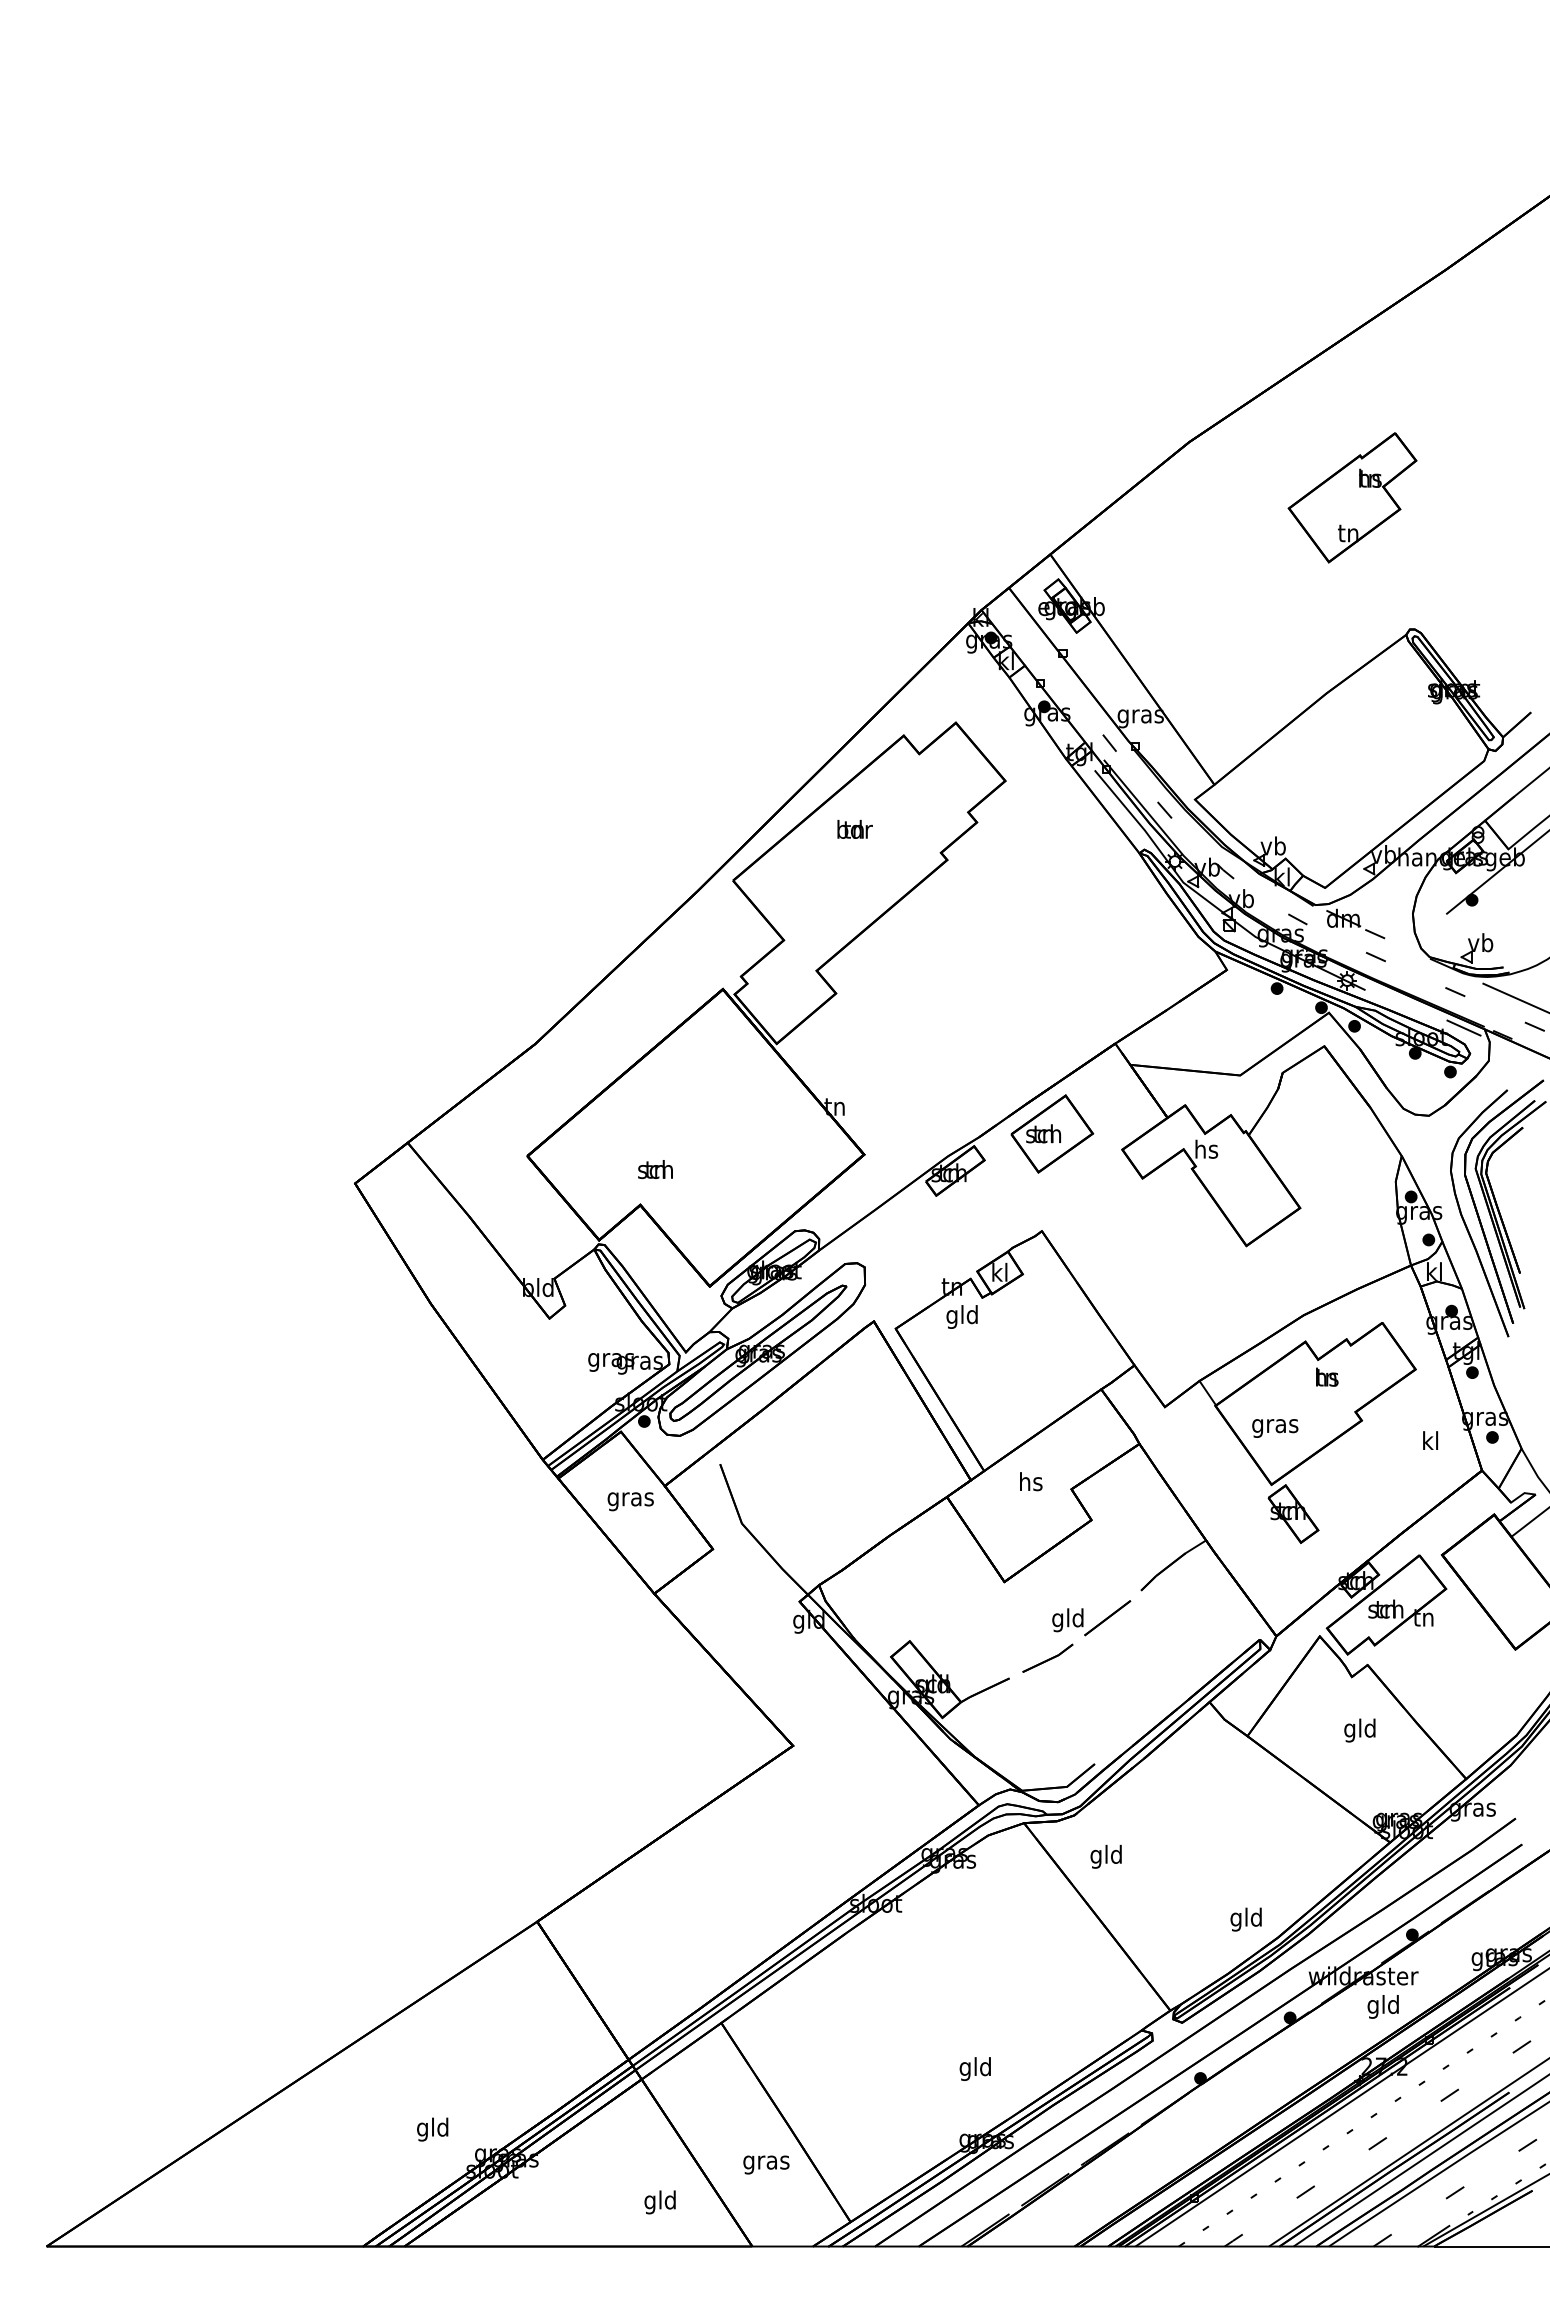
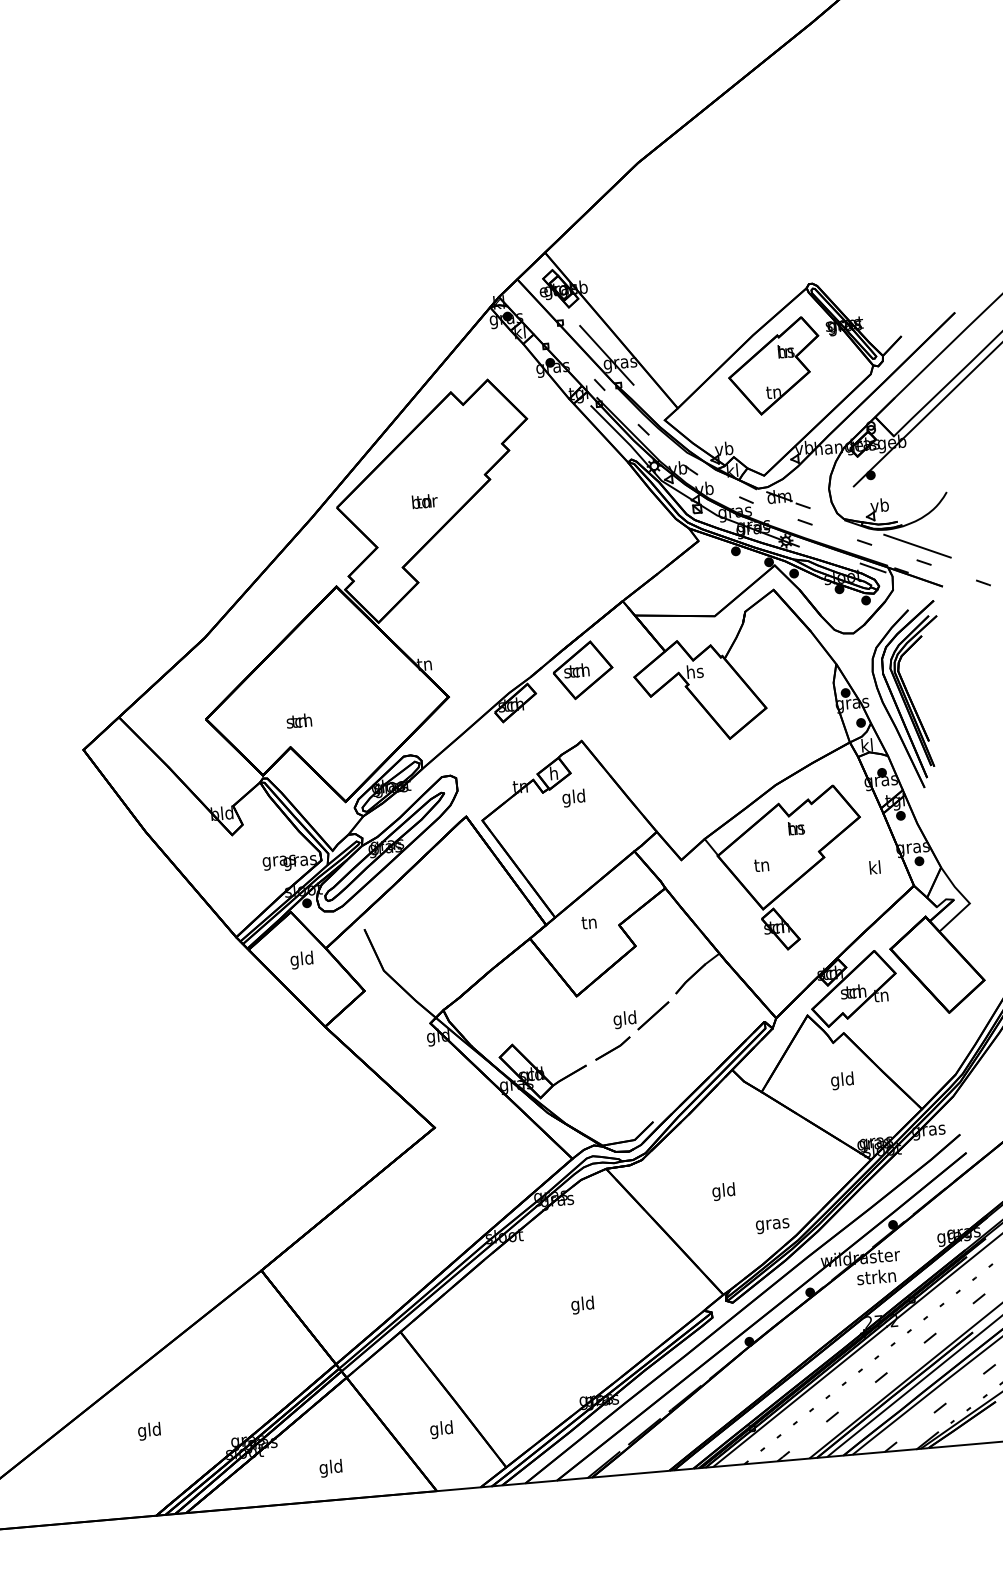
part: (1352, 497) -> (774, 366), moved
line: (1122, 703) -> (606, 355), added
text: (854, 829) -> (424, 501), moved
text: (999, 1271) -> (553, 772), kl -> h
text: (961, 1316) -> (573, 797), moved
text: (1275, 1426) -> (762, 867), gras -> tn
text: (1031, 1481) -> (589, 922), hs -> tn
text: (630, 1499) -> (302, 960), gras -> gld
text: (1105, 1856) -> (723, 1191), moved
text: (1246, 1919) -> (772, 1224), gld -> gras
text: (1382, 2006) -> (876, 1278), gld -> strkn
text: (974, 2068) -> (582, 1304), moved
text: (432, 2129) -> (149, 1431), moved
text: (766, 2162) -> (441, 1429), gras -> gld
text: (659, 2202) -> (330, 1468), moved

